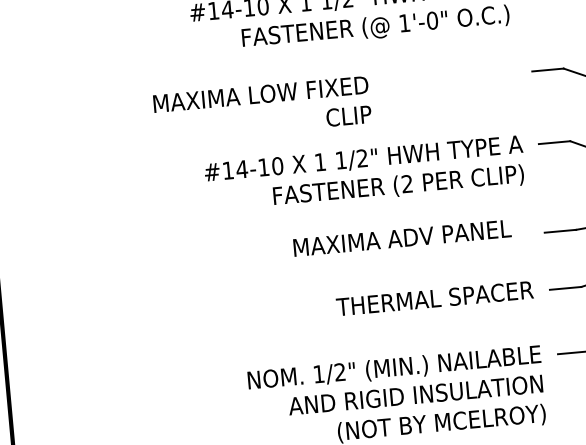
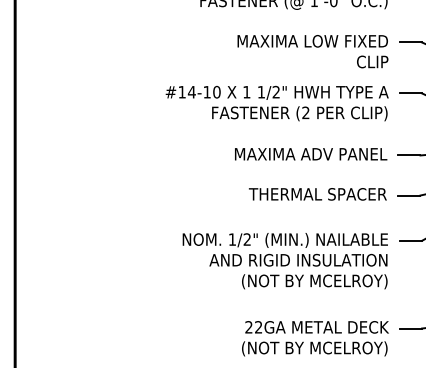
text: (261, 109) -> (312, 51), moved
text: (403, 238) -> (311, 154), moved

